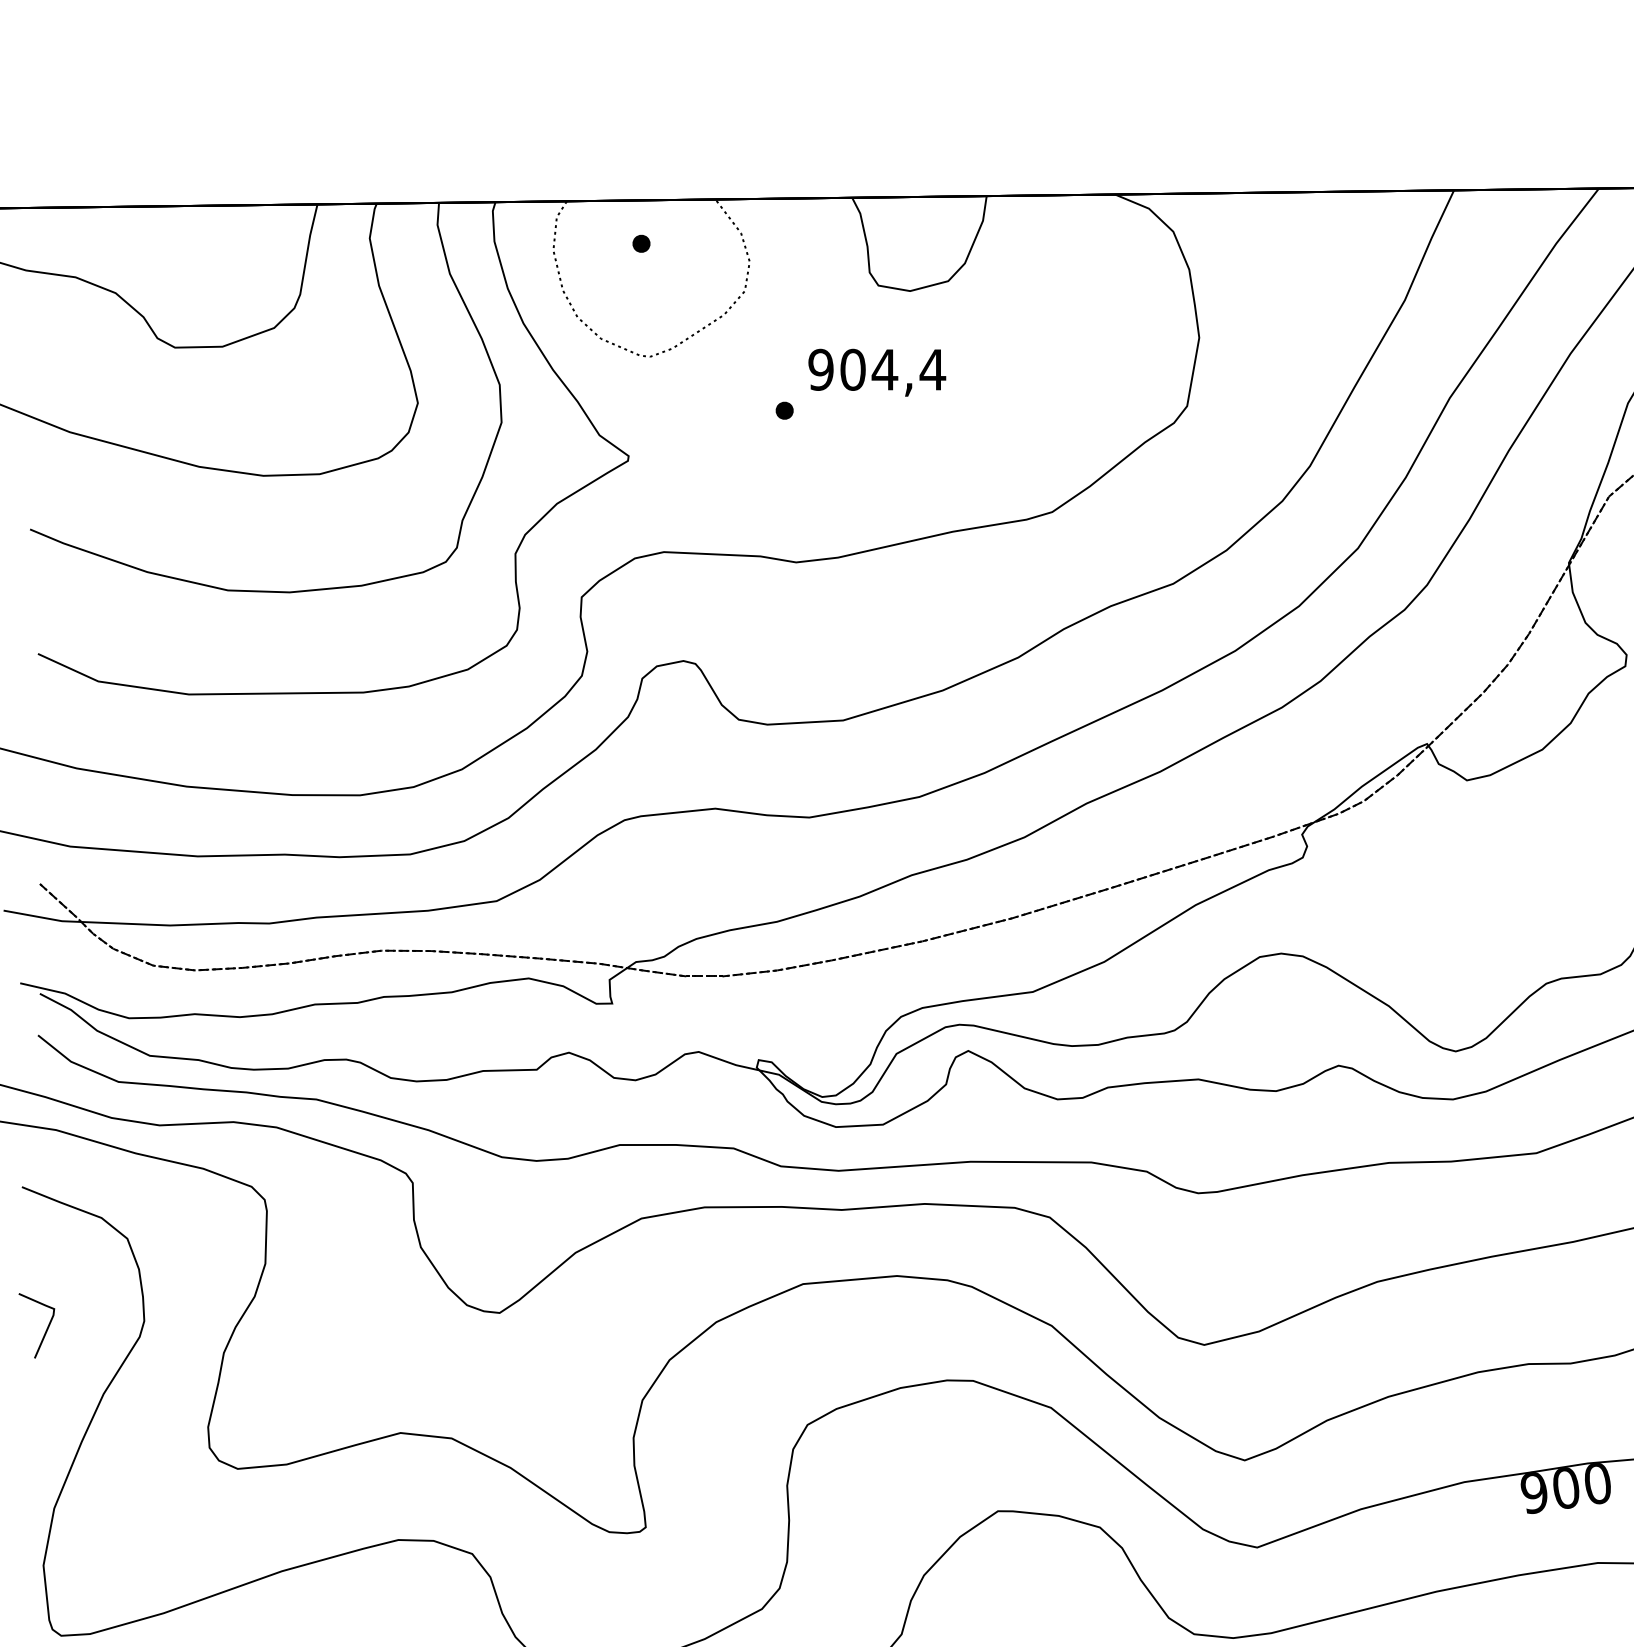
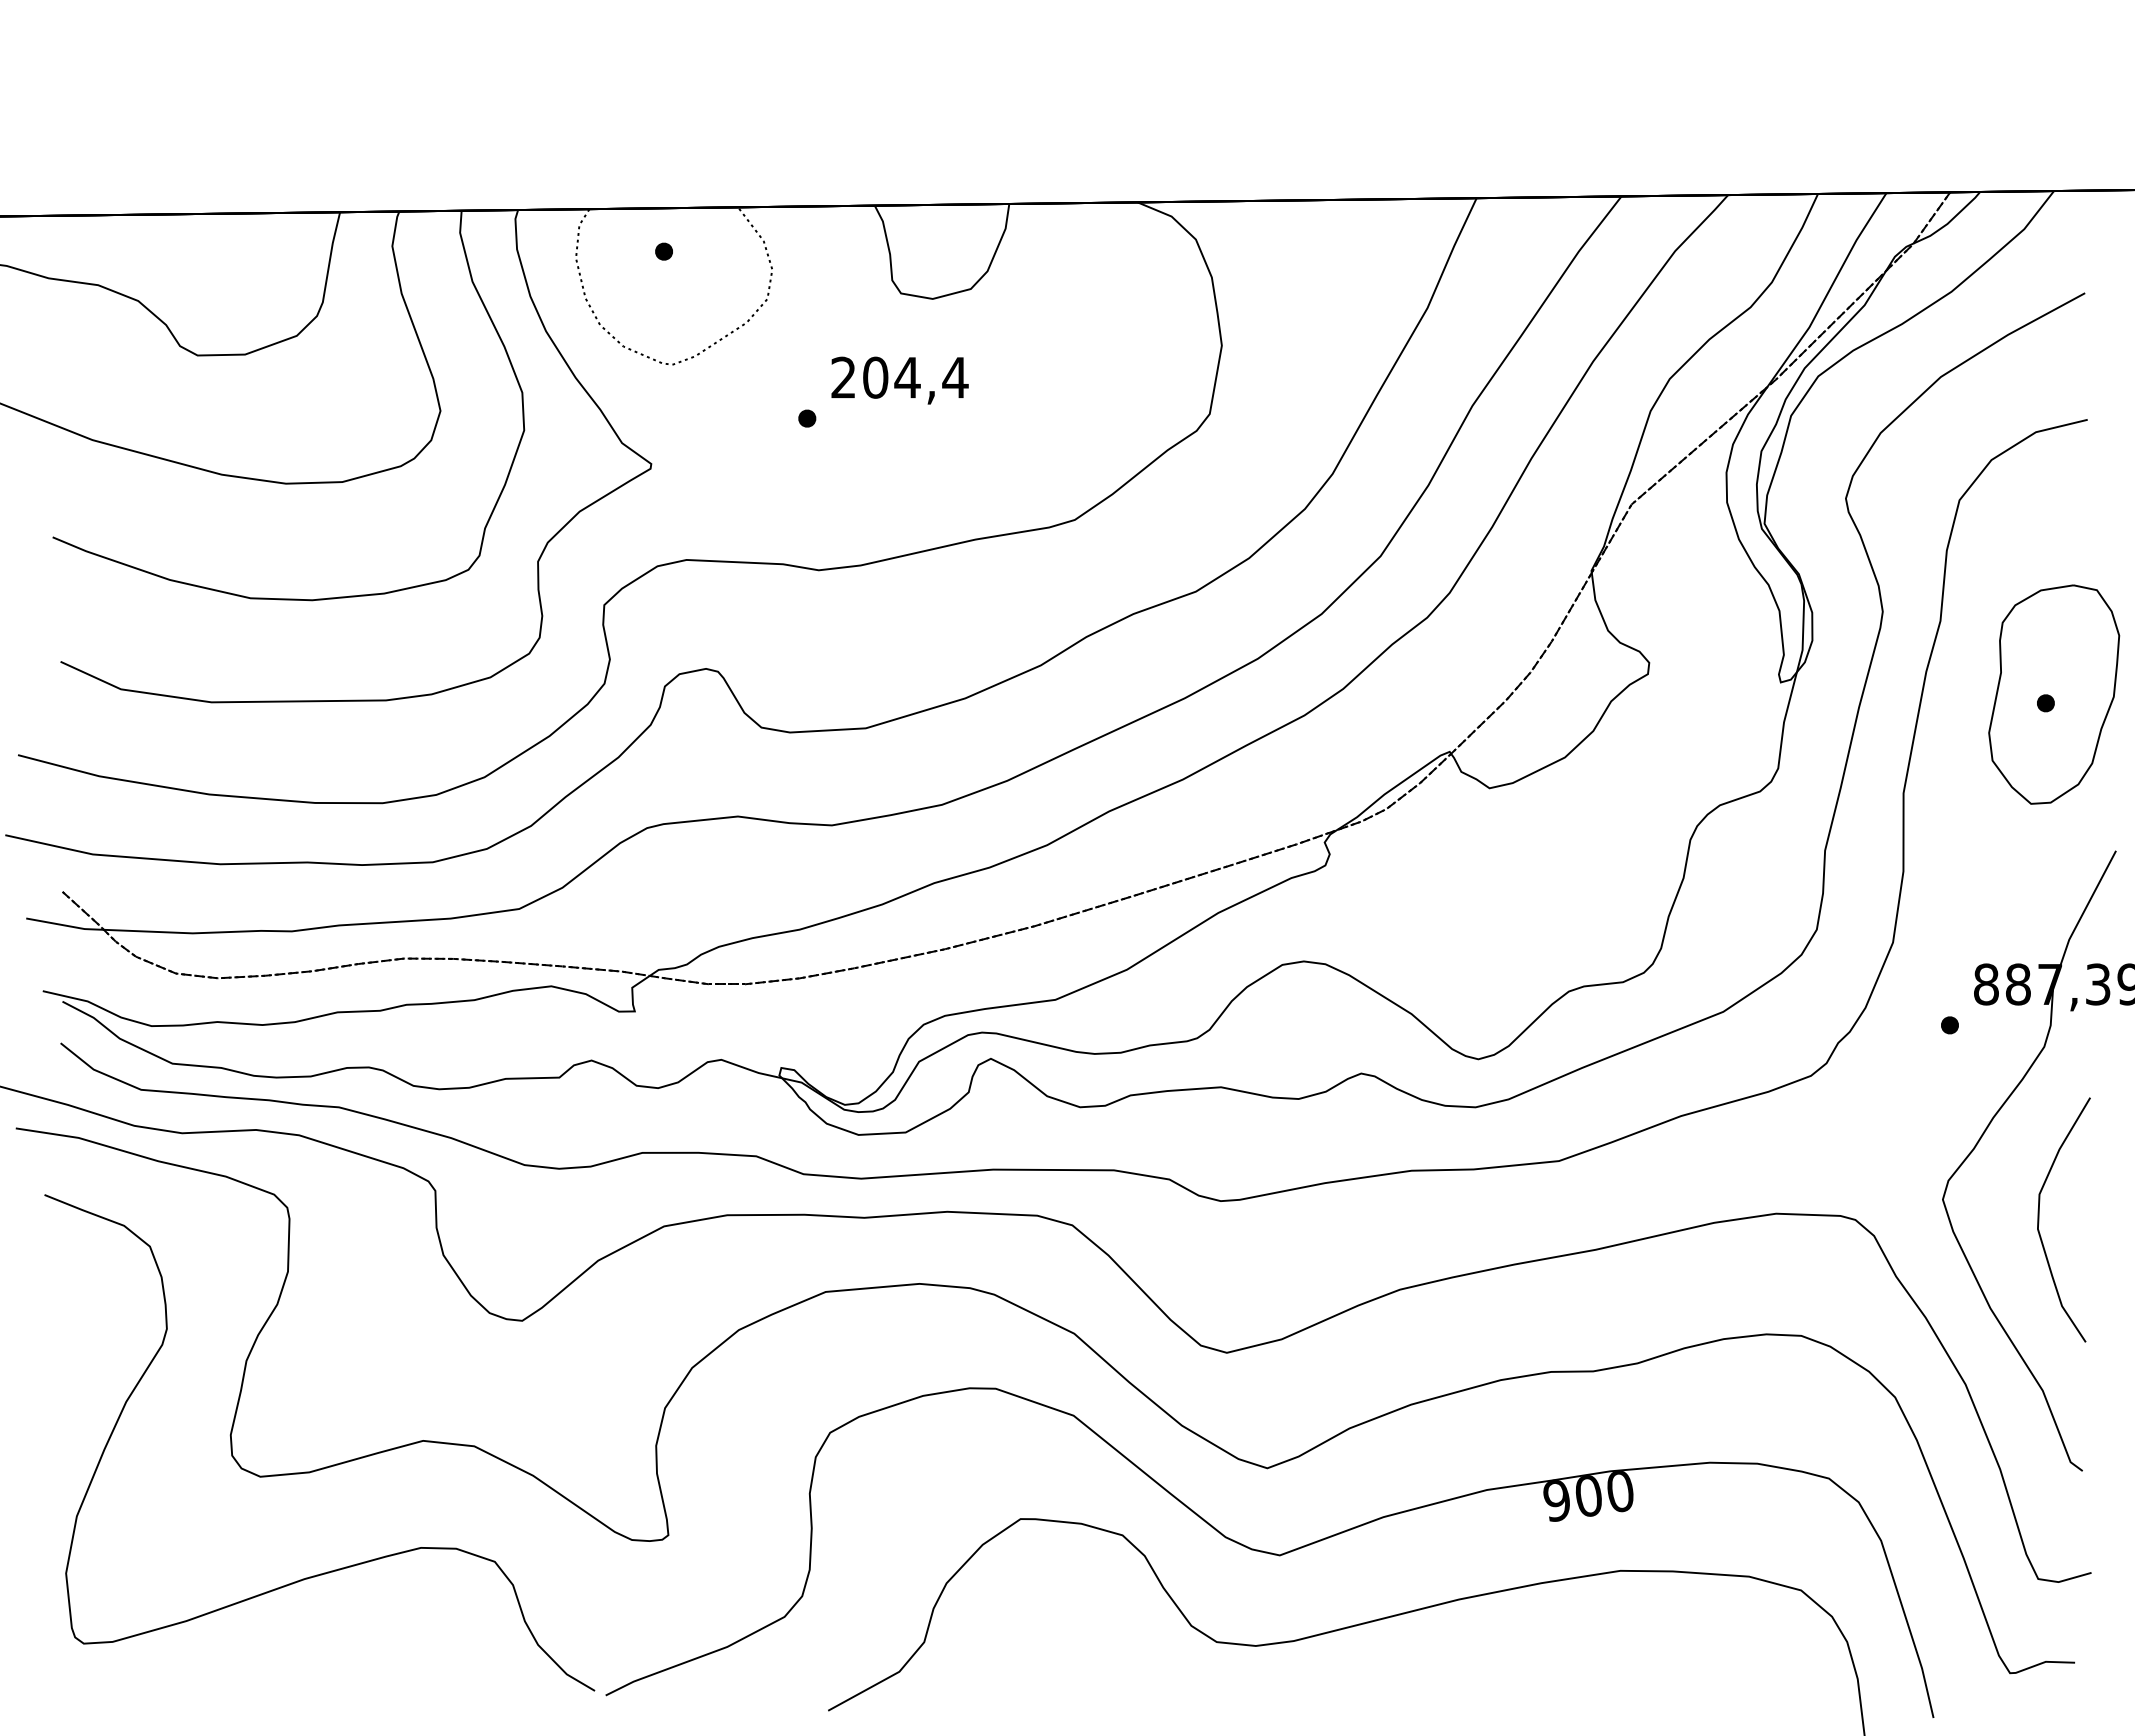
text: (820, 369) -> (843, 377), 904,4 -> 204,4
line: (45, 1329) -> (68, 1337), removed

